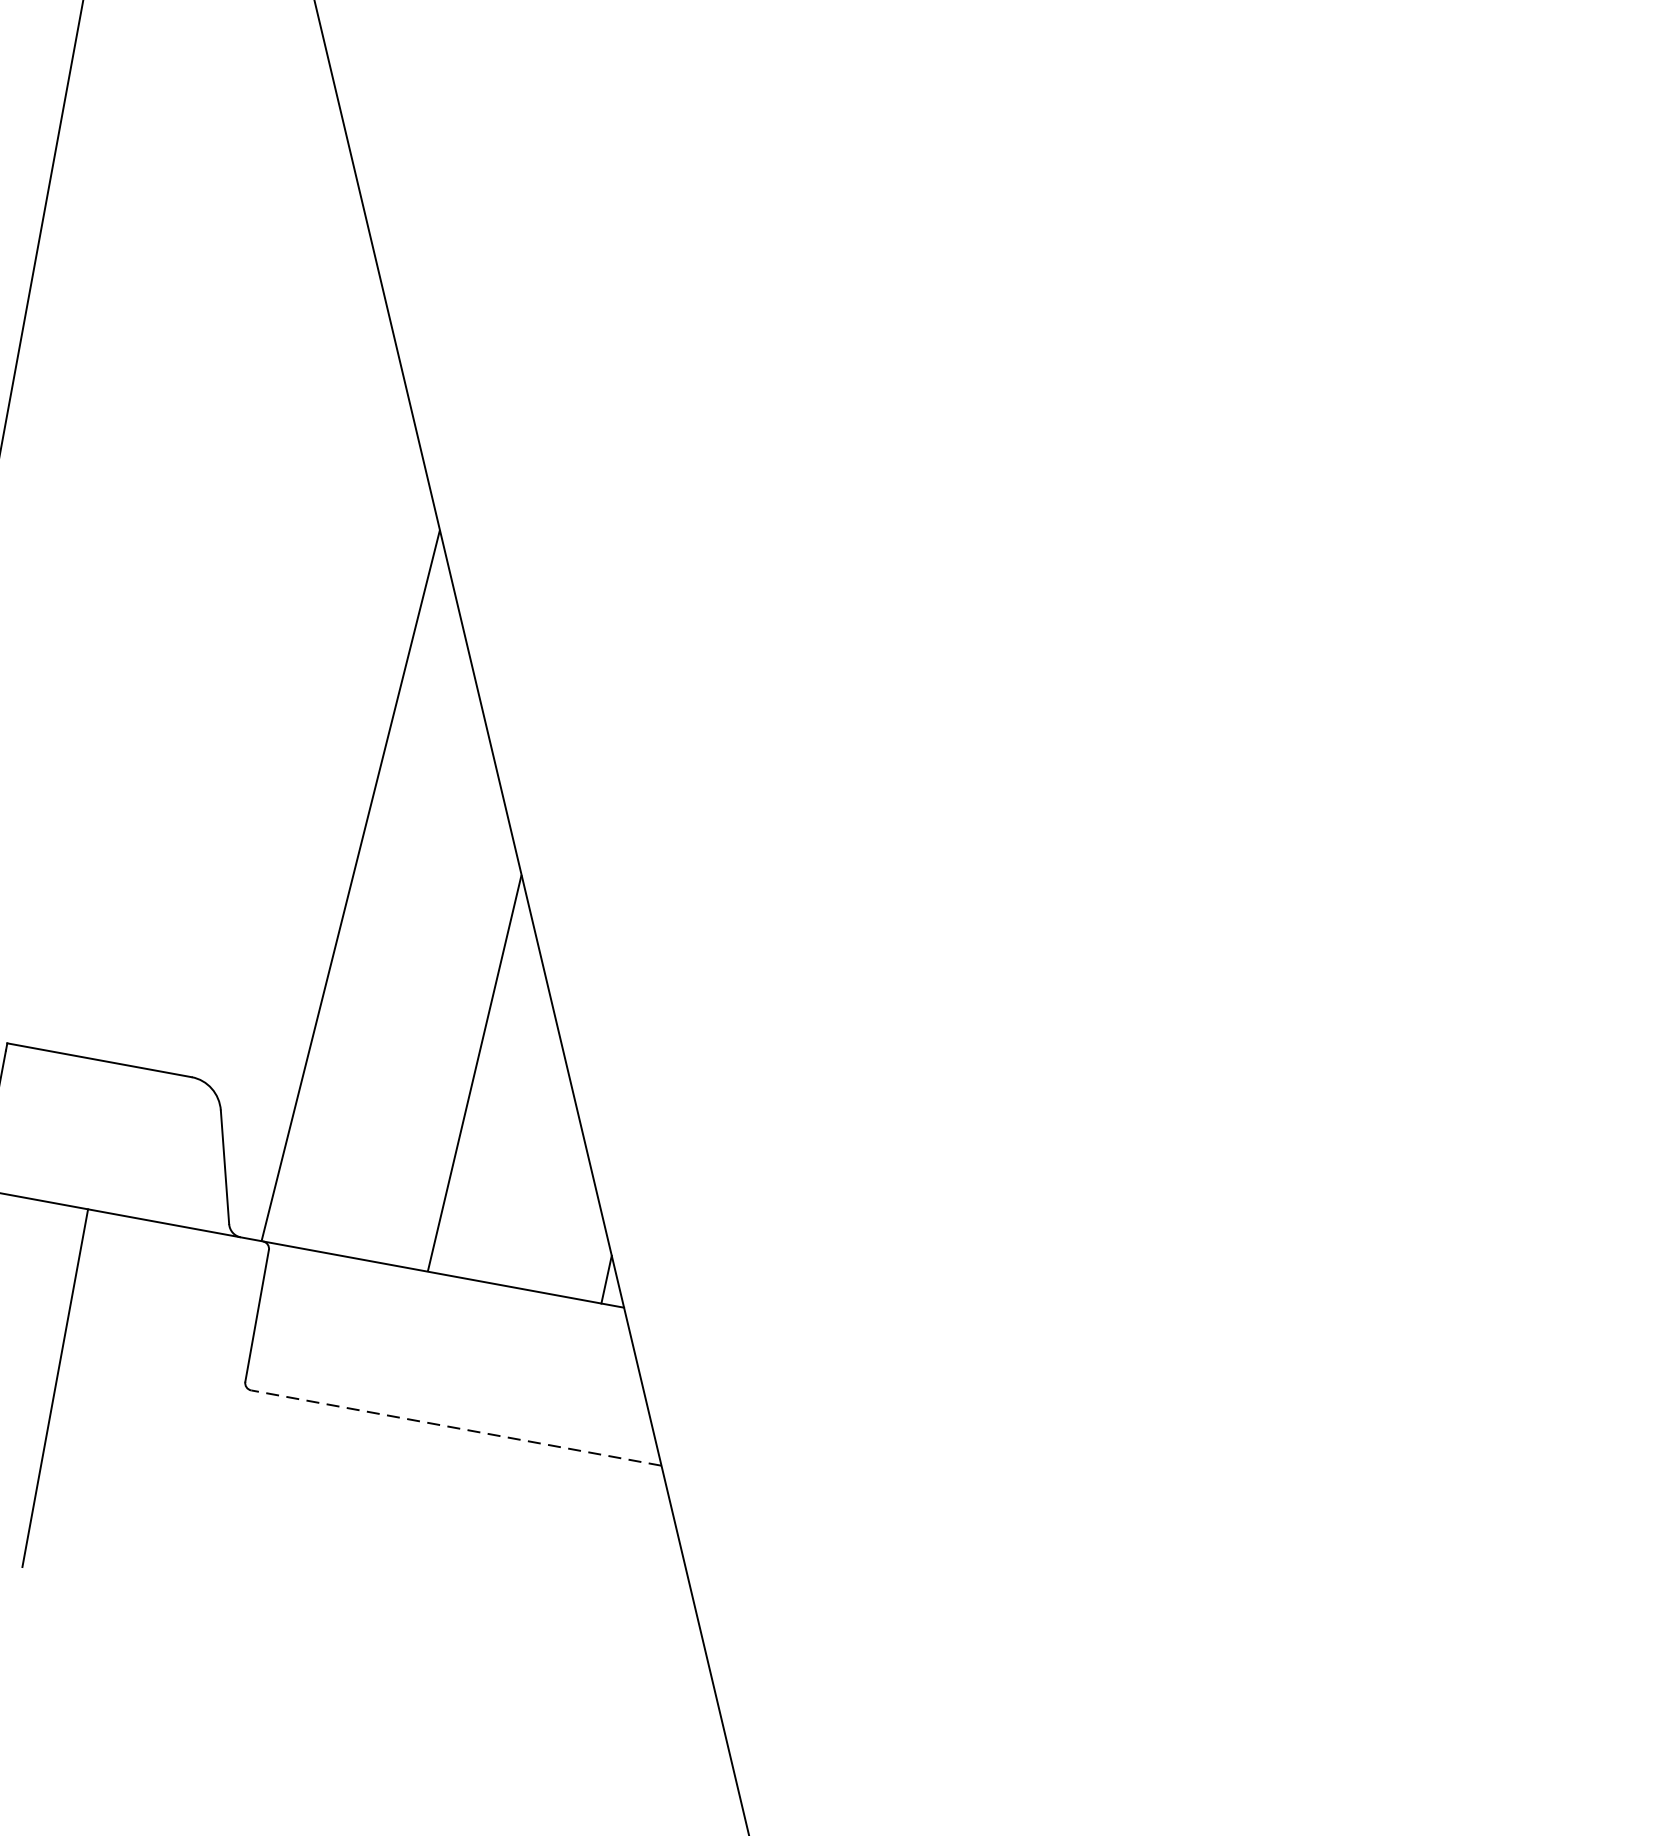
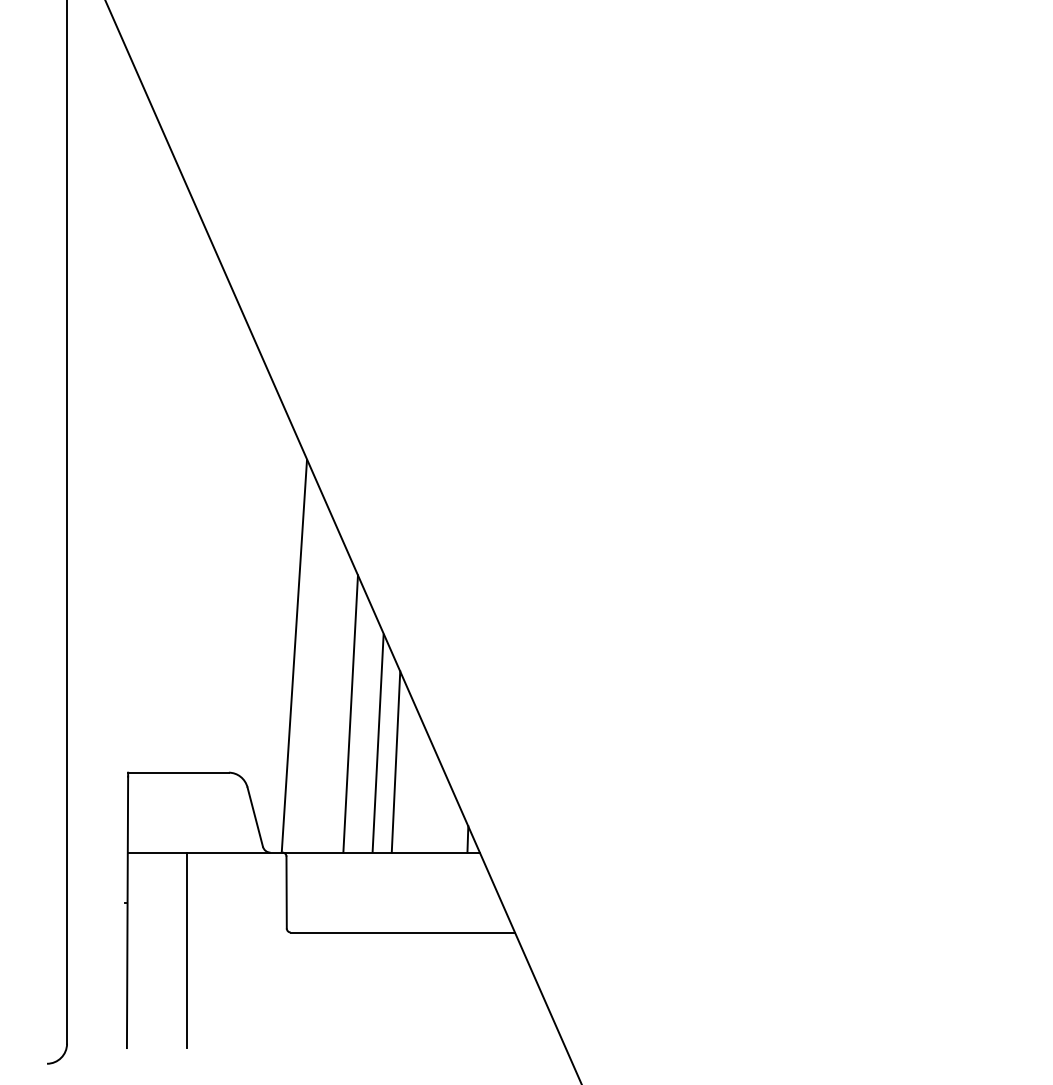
line: (434, 1009) -> (350, 713), added
line: (500, 1112) -> (395, 761), added
line: (455, 1427) -> (402, 932), dashed -> solid

